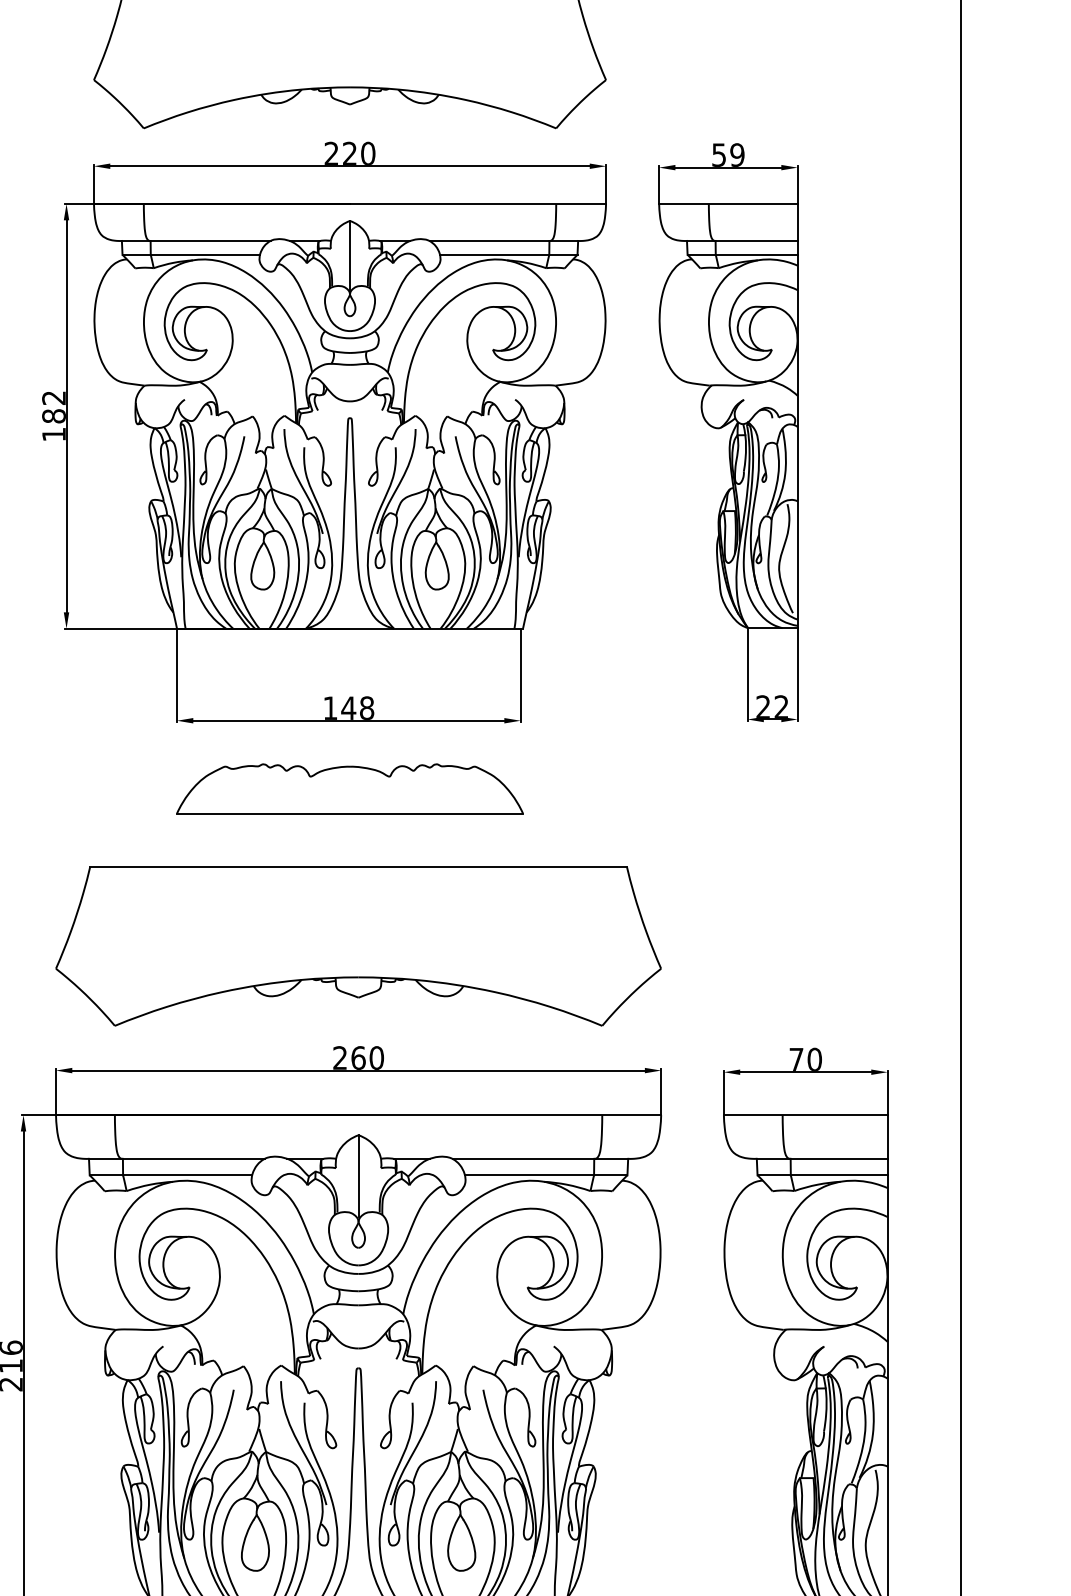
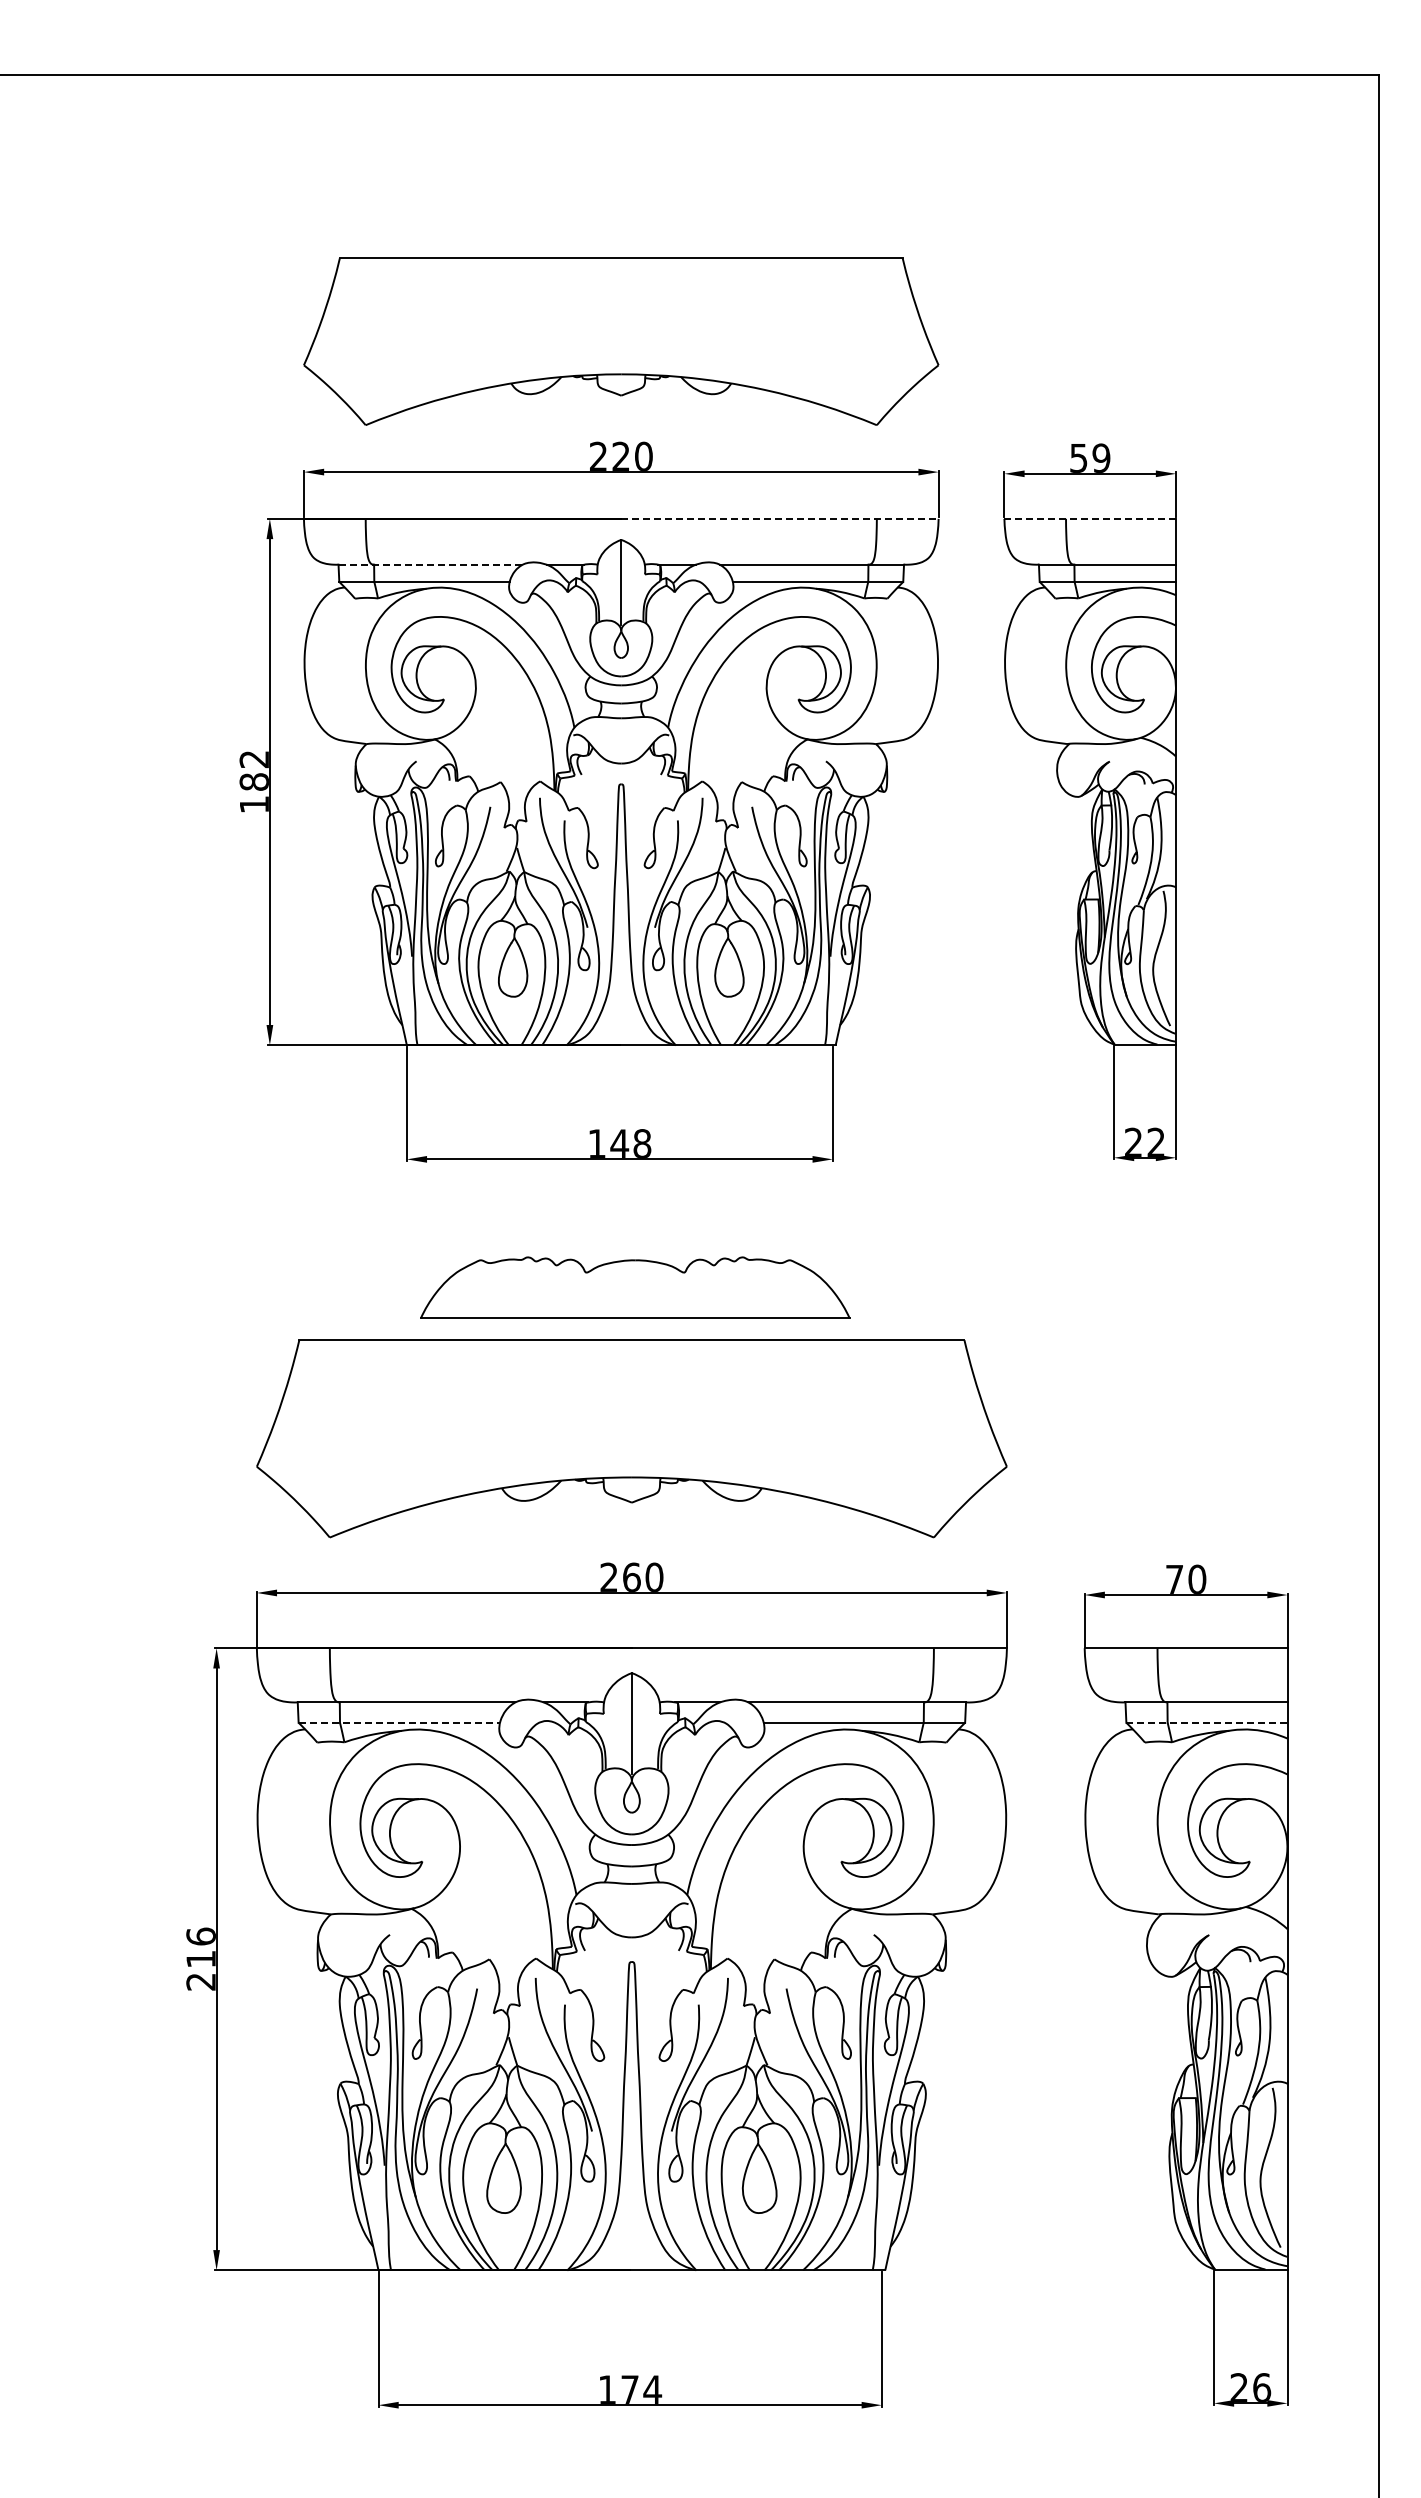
line: (477, 203) -> (779, 518), solid -> dashed
line: (728, 203) -> (1090, 518), solid -> dashed
line: (196, 240) -> (431, 564), solid -> dashed
part: (350, 788) -> (635, 1287), moved
line: (171, 1175) -> (399, 1722), solid -> dashed
line: (822, 1175) -> (1206, 1722), solid -> dashed

